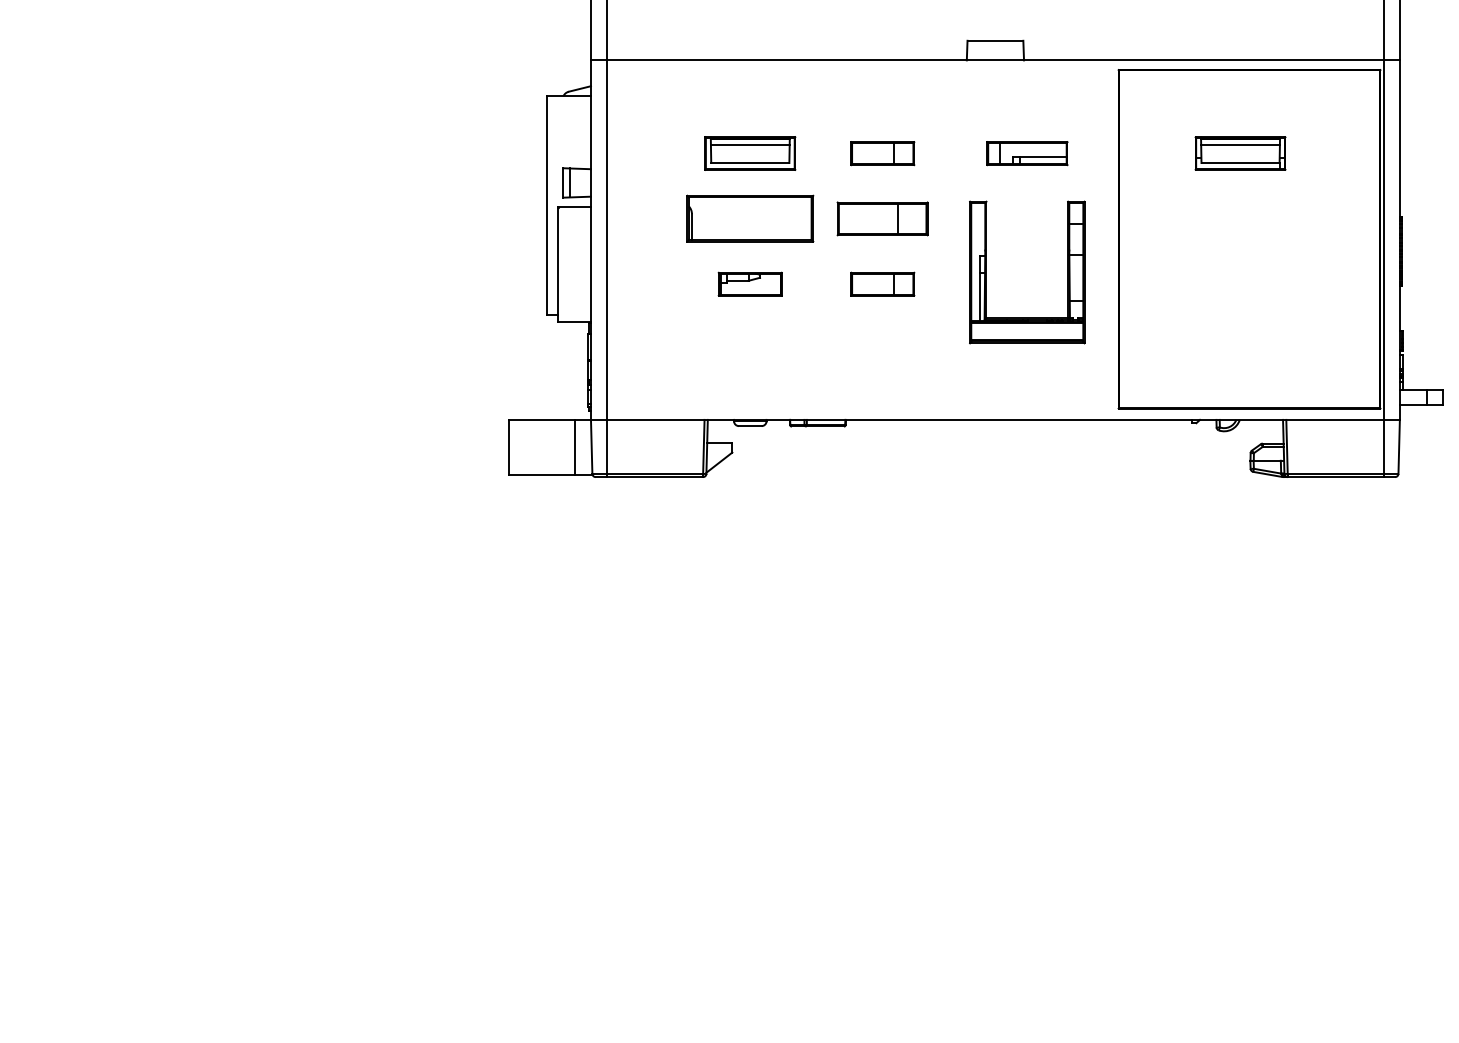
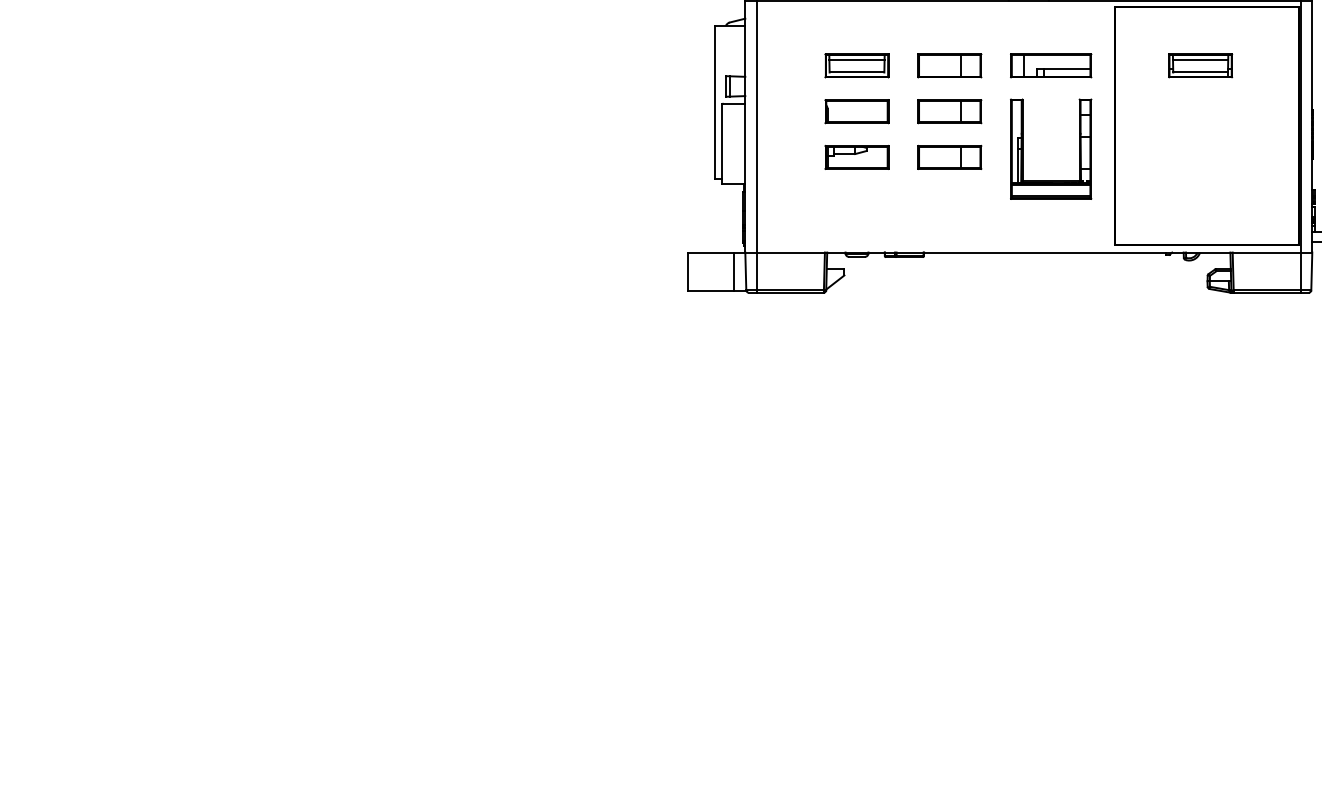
part: (882, 153) -> (949, 65), size x1.43
part: (1027, 153) -> (1051, 65), size x1.43
part: (749, 218) -> (856, 111), size x0.71
part: (749, 284) -> (856, 157), size x1.43
part: (882, 284) -> (949, 157), size x1.43

